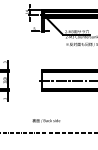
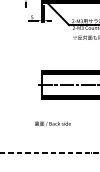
text: (46, 120) -> (53, 123), moved

